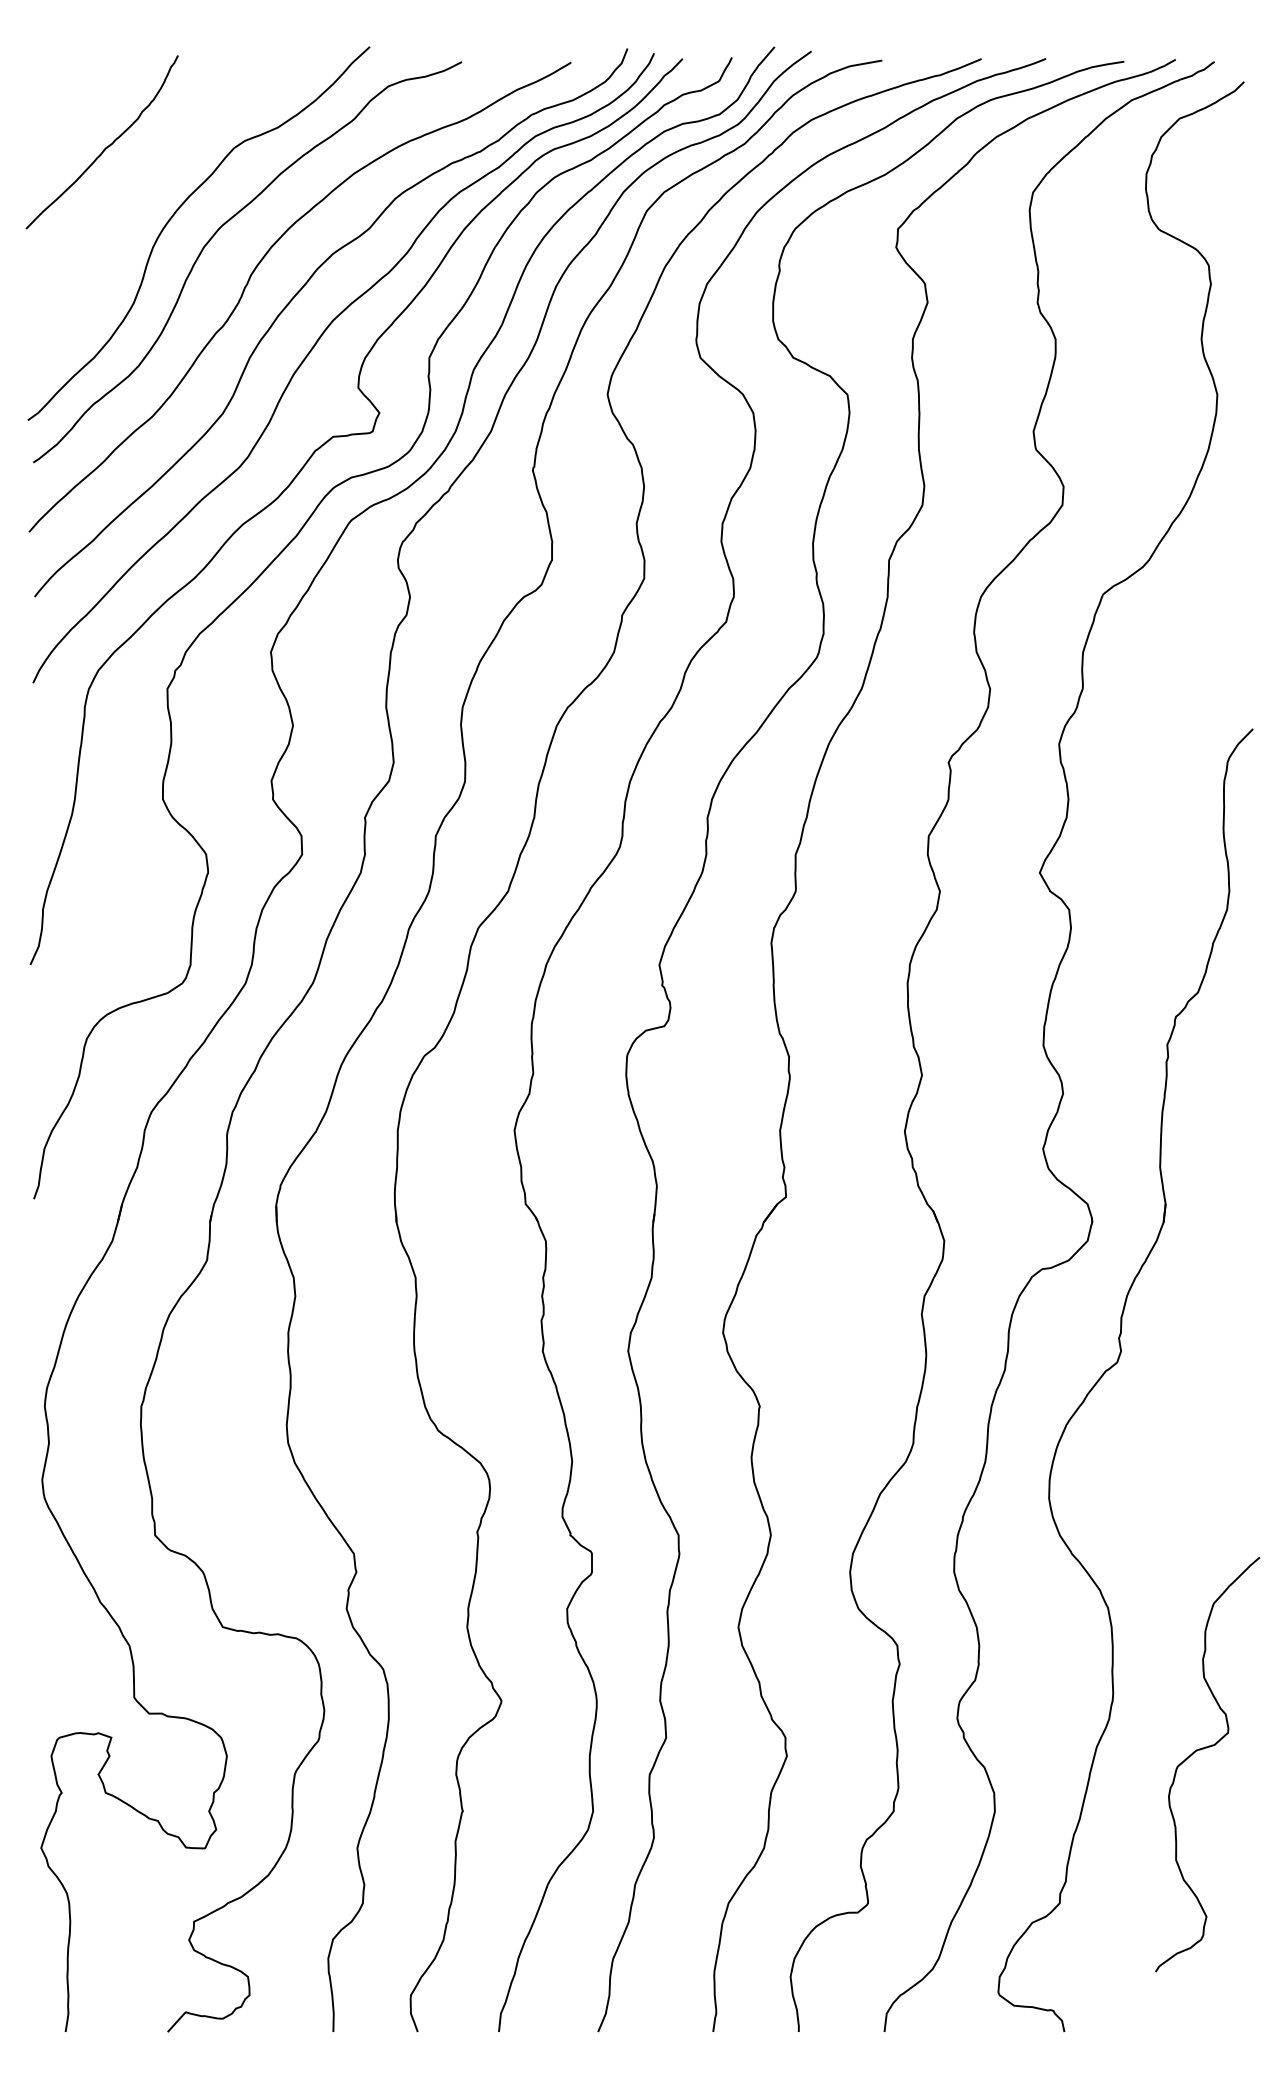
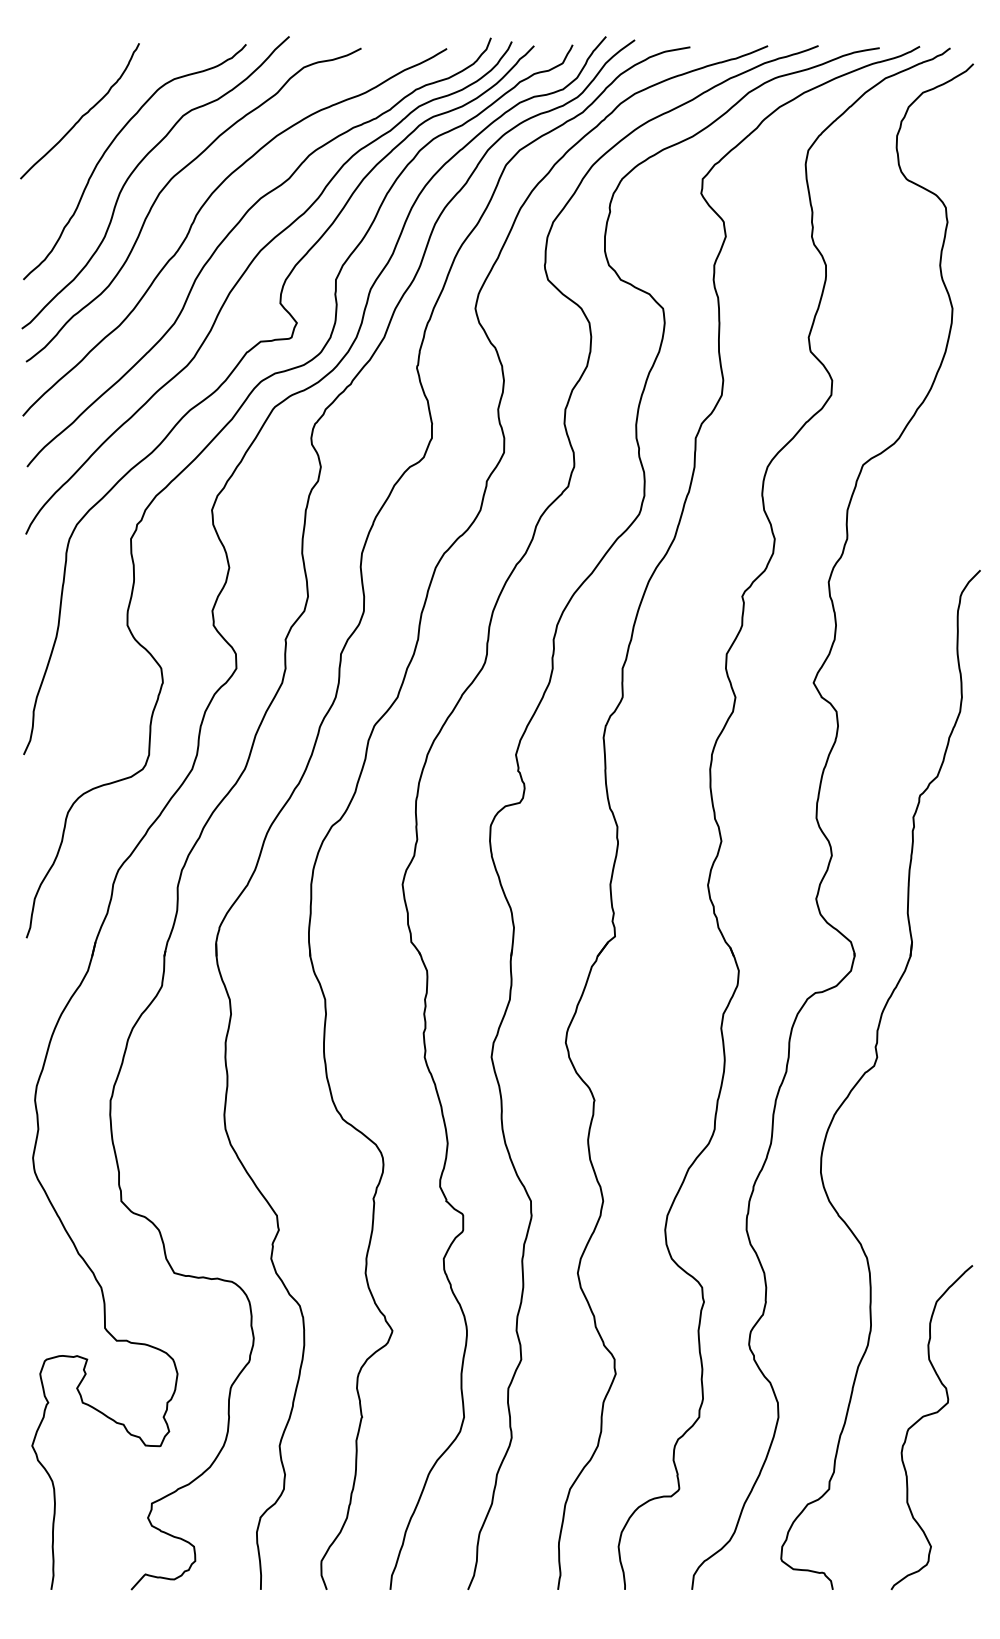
curve: (141, 187) -> (110, 146), added
curve: (1201, 1750) -> (927, 1416), moved

